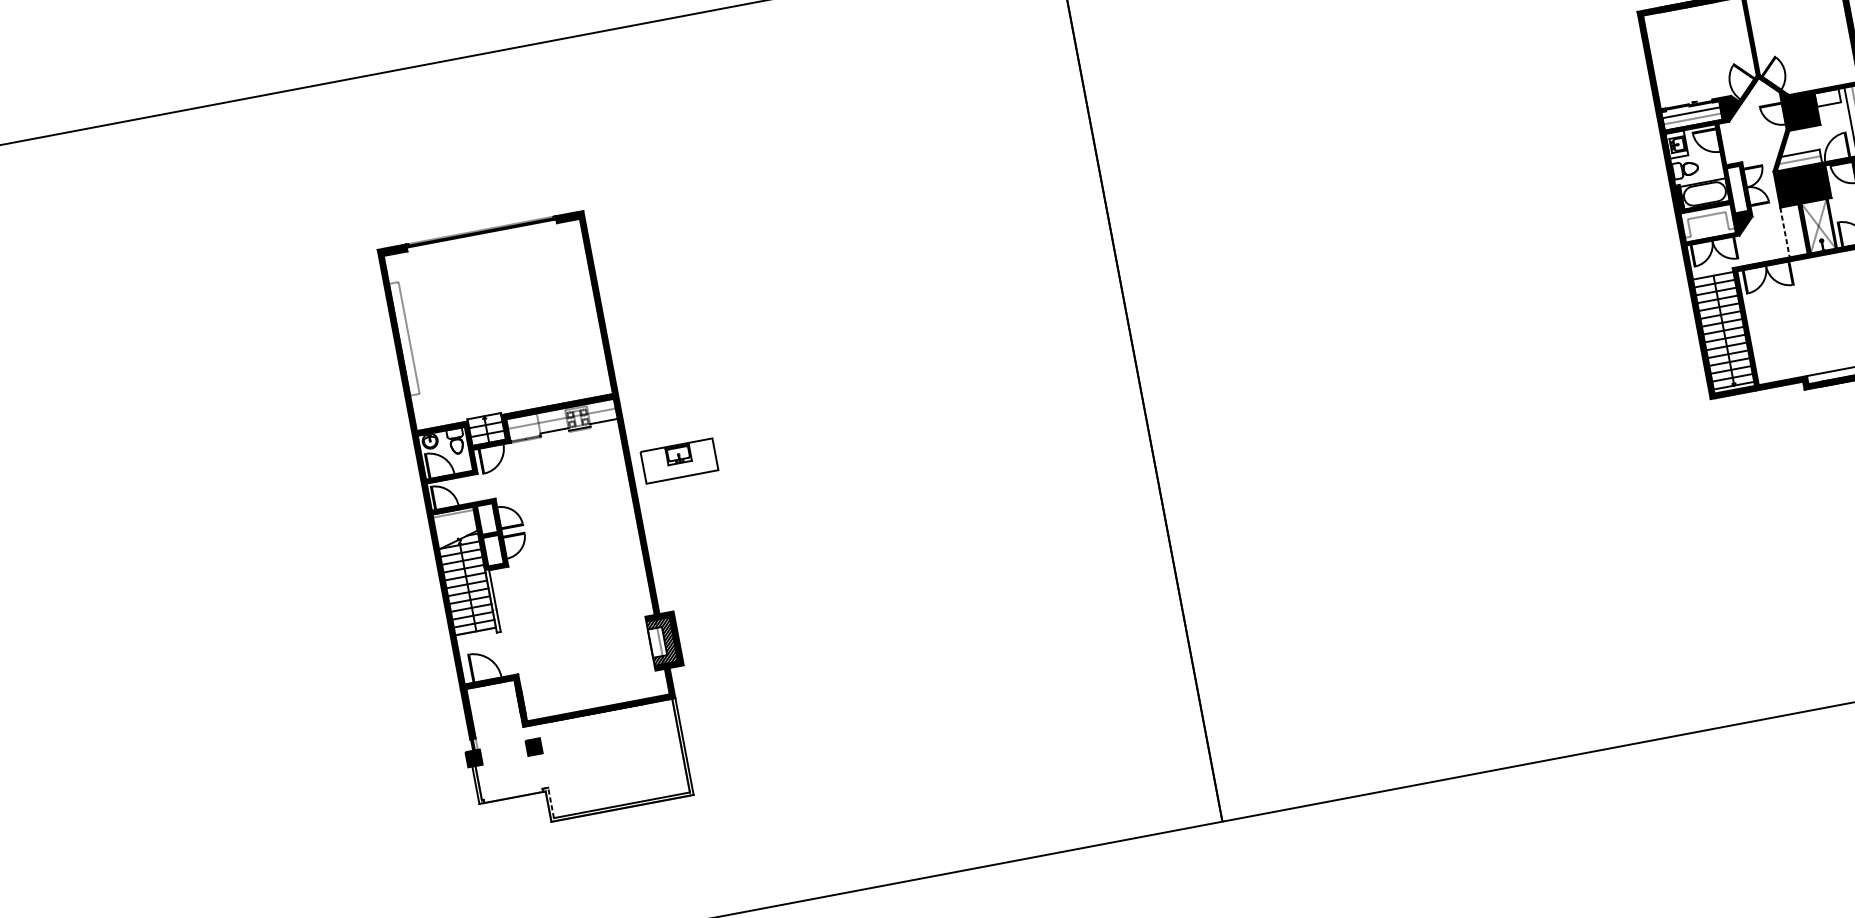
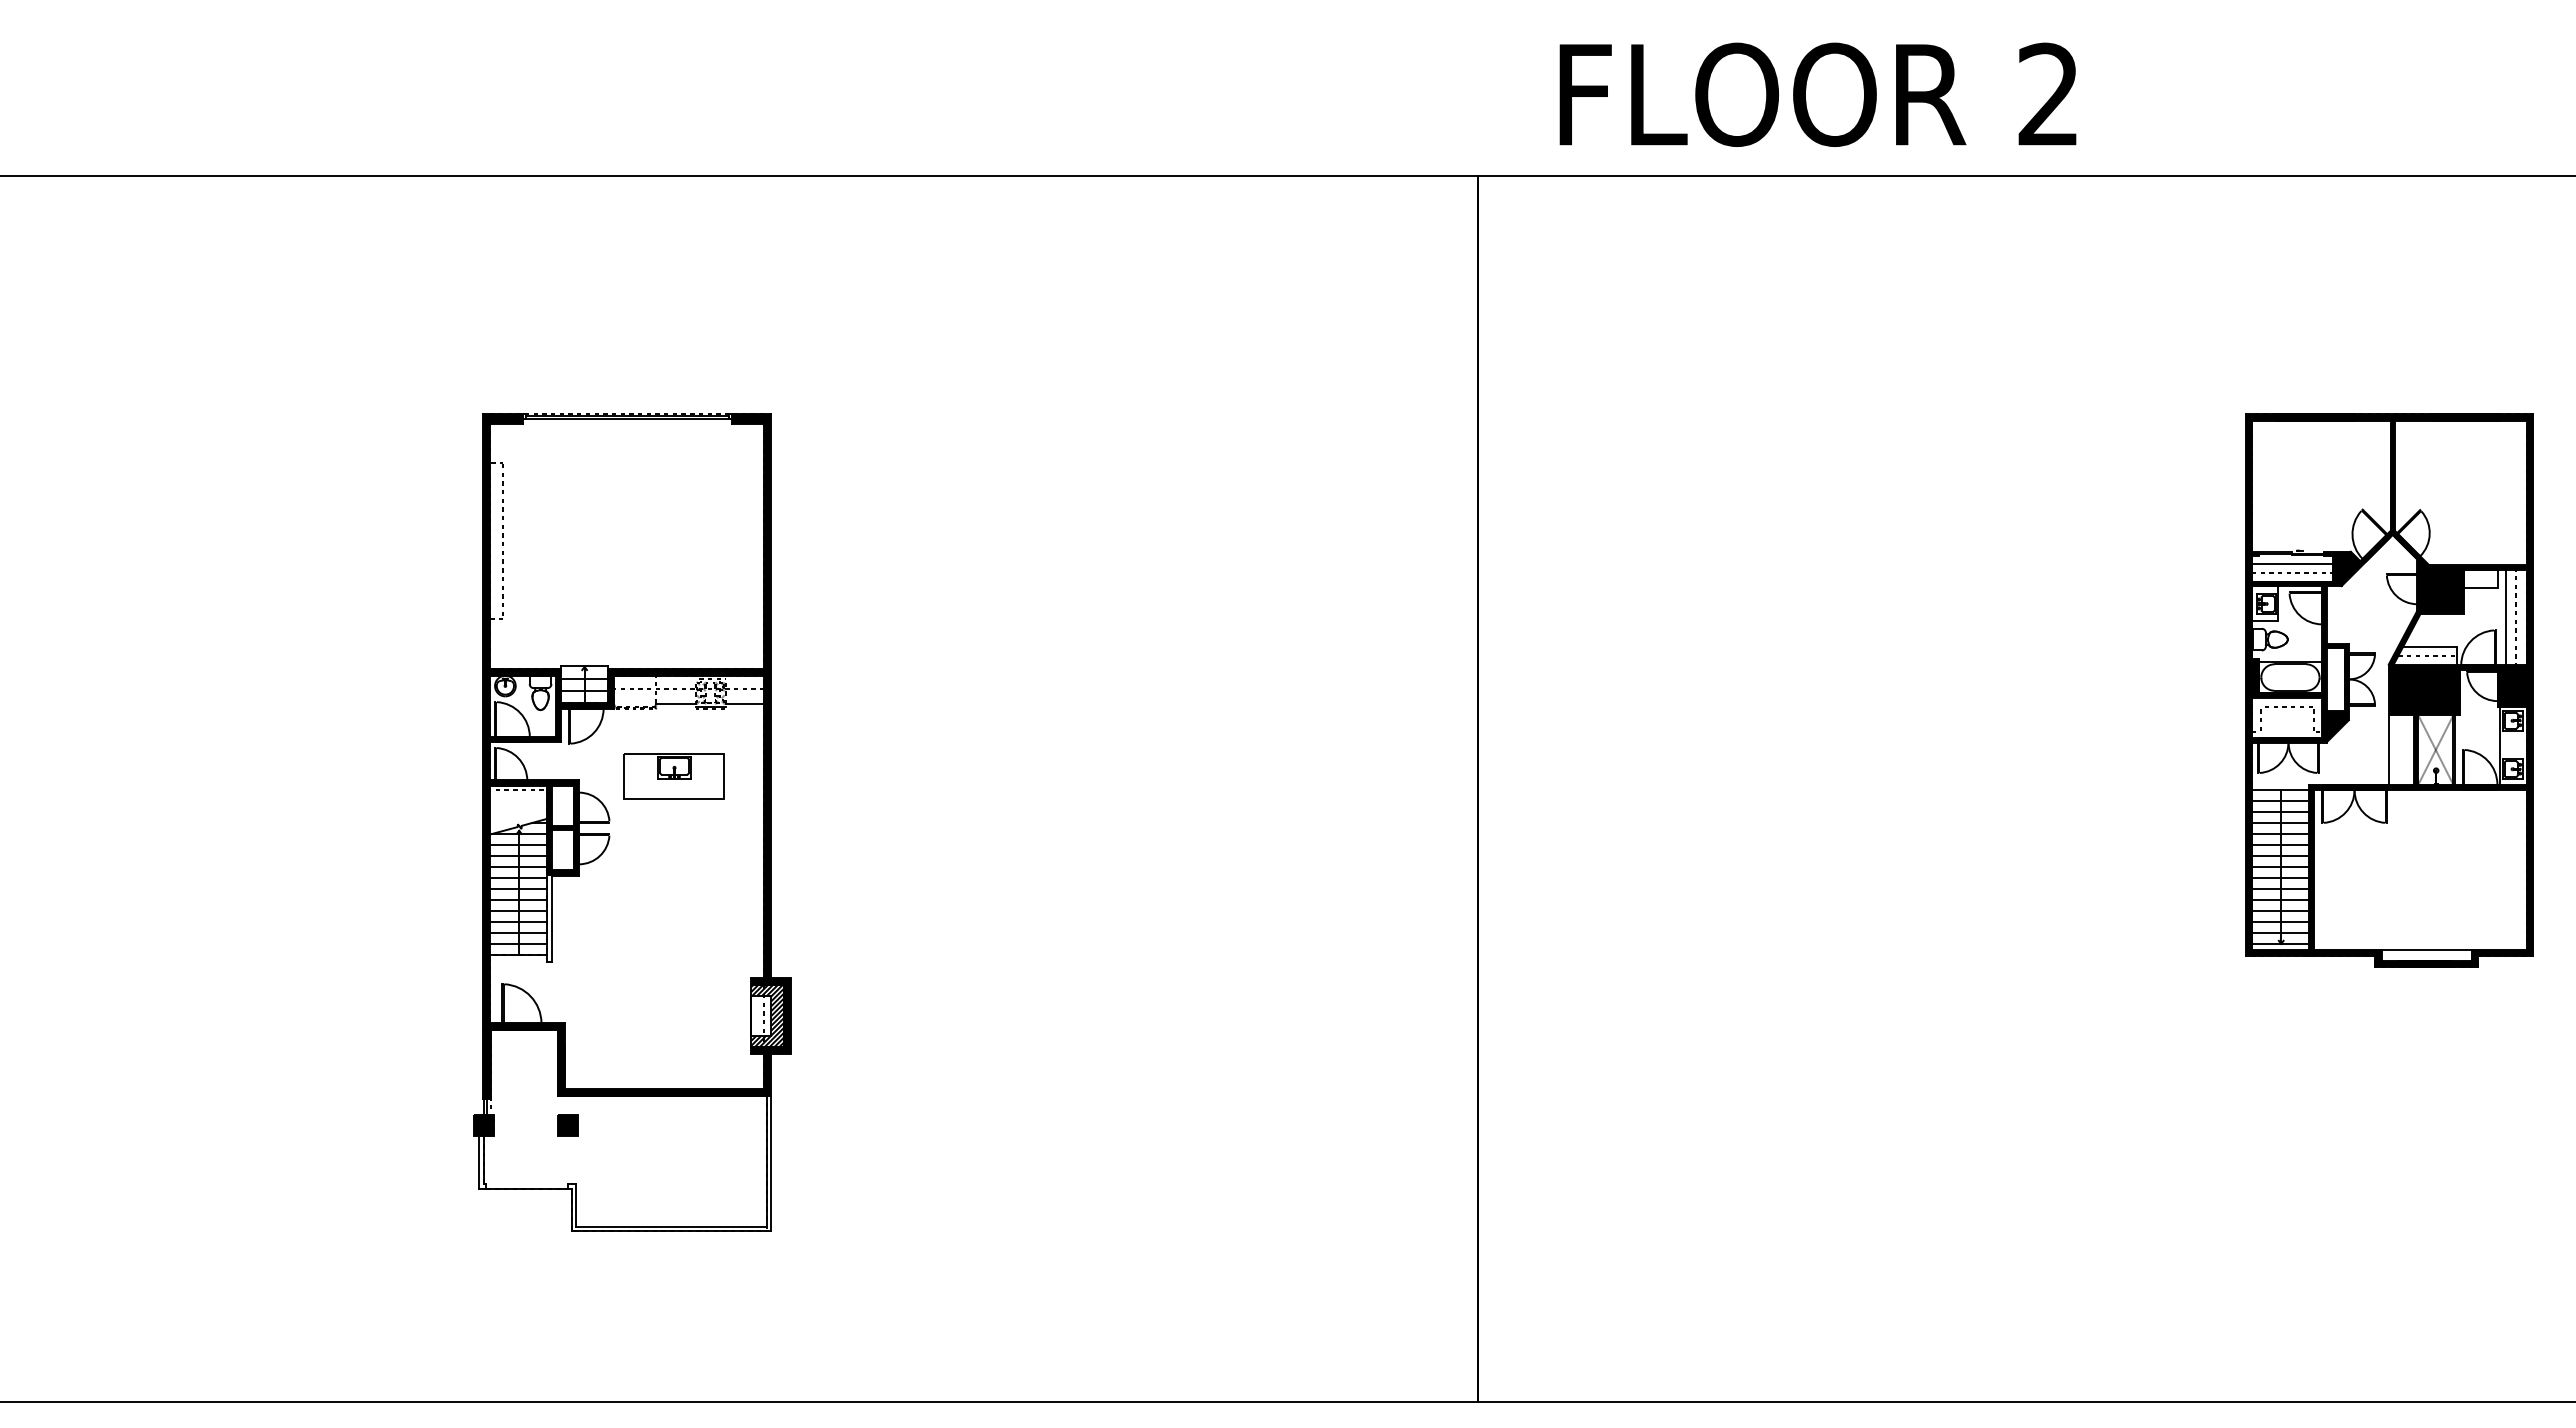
line: (1784, 232) -> (2388, 750), dashed -> solid
part: (679, 461) -> (673, 776), moved
line: (551, 802) -> (576, 1205), dashed -> solid

